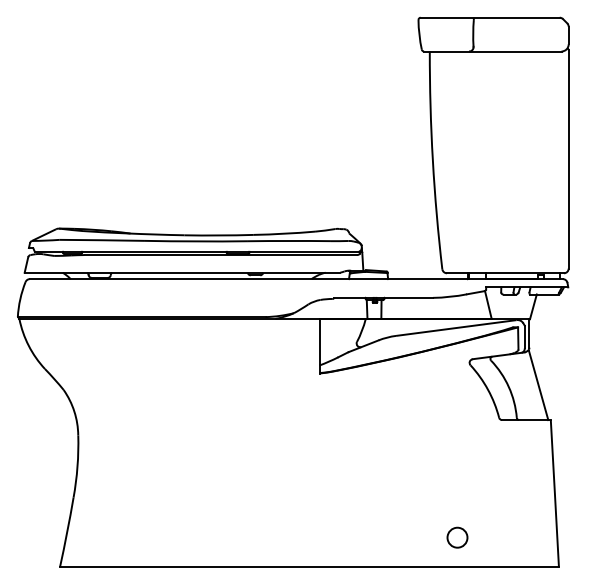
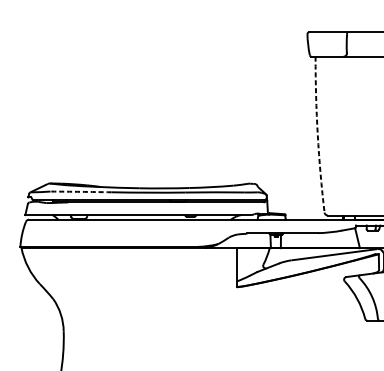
arc: (432, 160) -> (317, 134), solid -> dashed
arc: (102, 240) -> (81, 192), solid -> dashed

